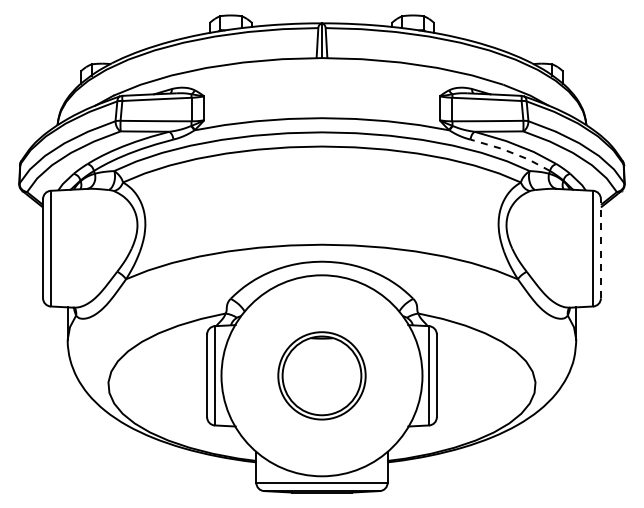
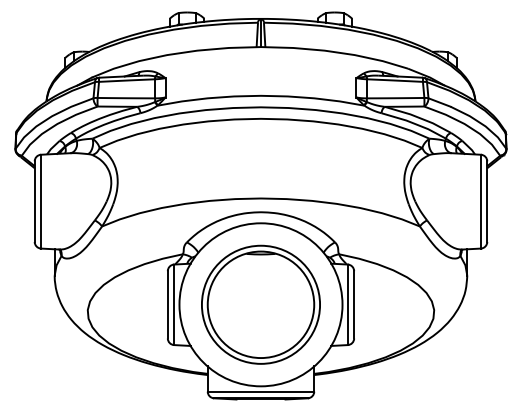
line: (510, 152) -> (413, 123), dashed -> solid
line: (600, 248) -> (486, 201), dashed -> solid
part: (321, 375) -> (260, 304), size x1.67

